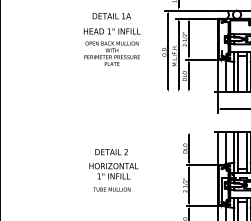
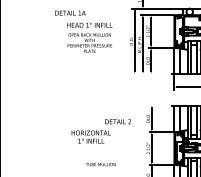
text: (111, 16) -> (70, 13), moved
text: (111, 152) -> (118, 122), moved
text: (111, 189) -> (100, 164), moved

